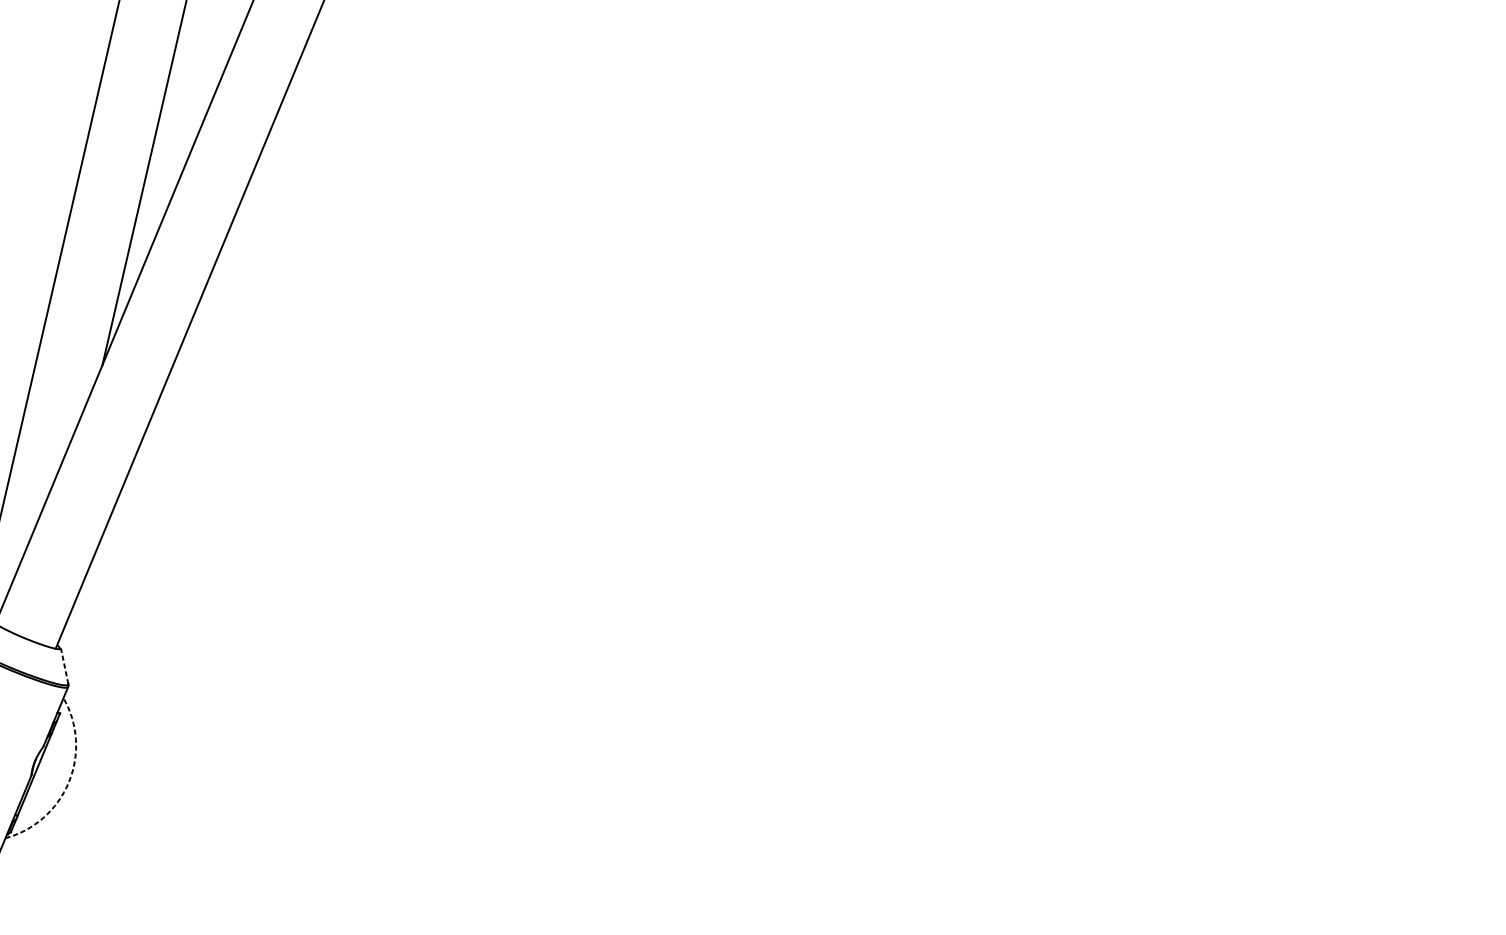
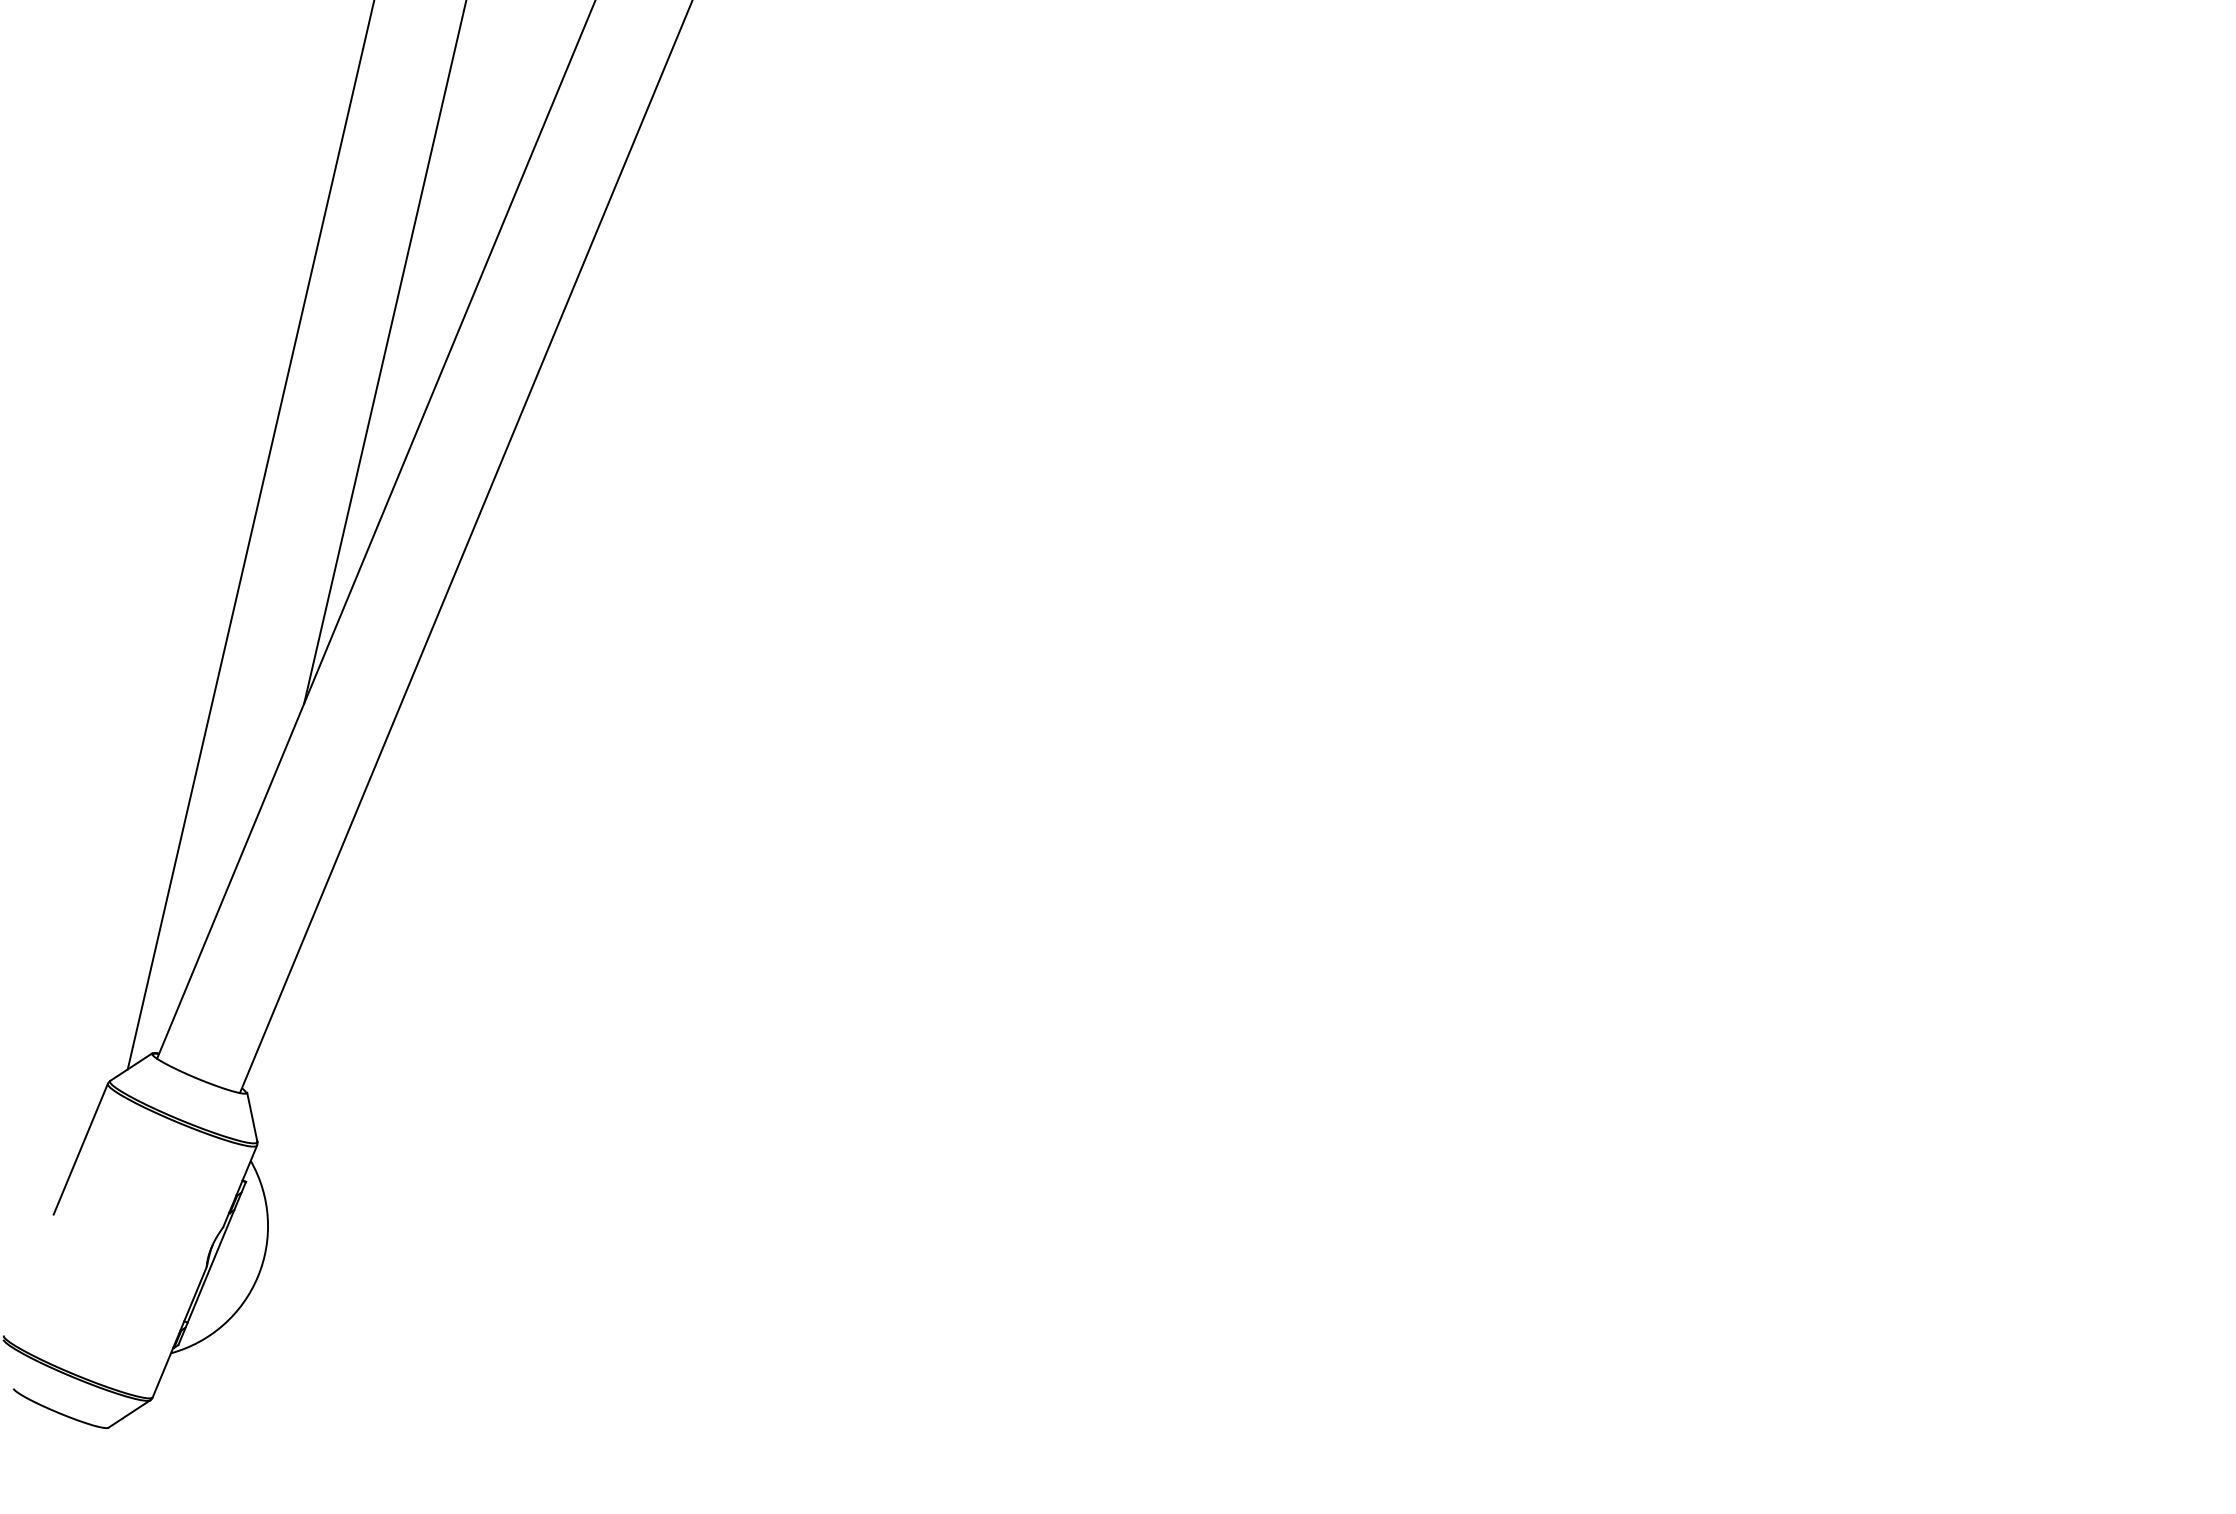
line: (64, 665) -> (252, 1116), dashed -> solid
arc: (69, 782) -> (258, 1276), dashed -> solid

